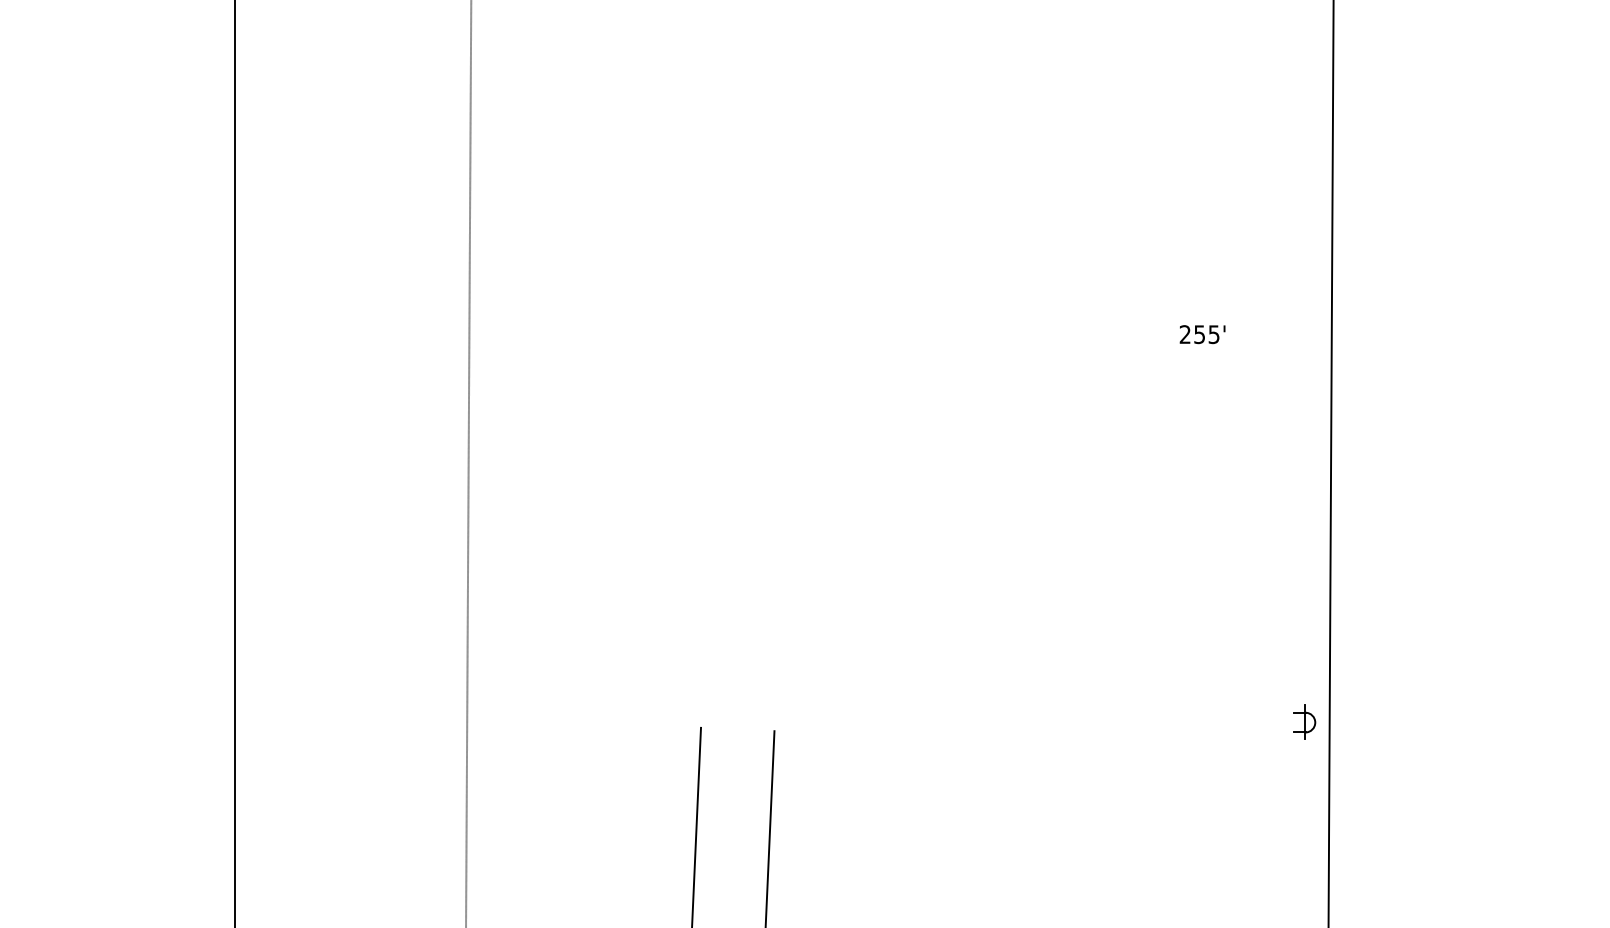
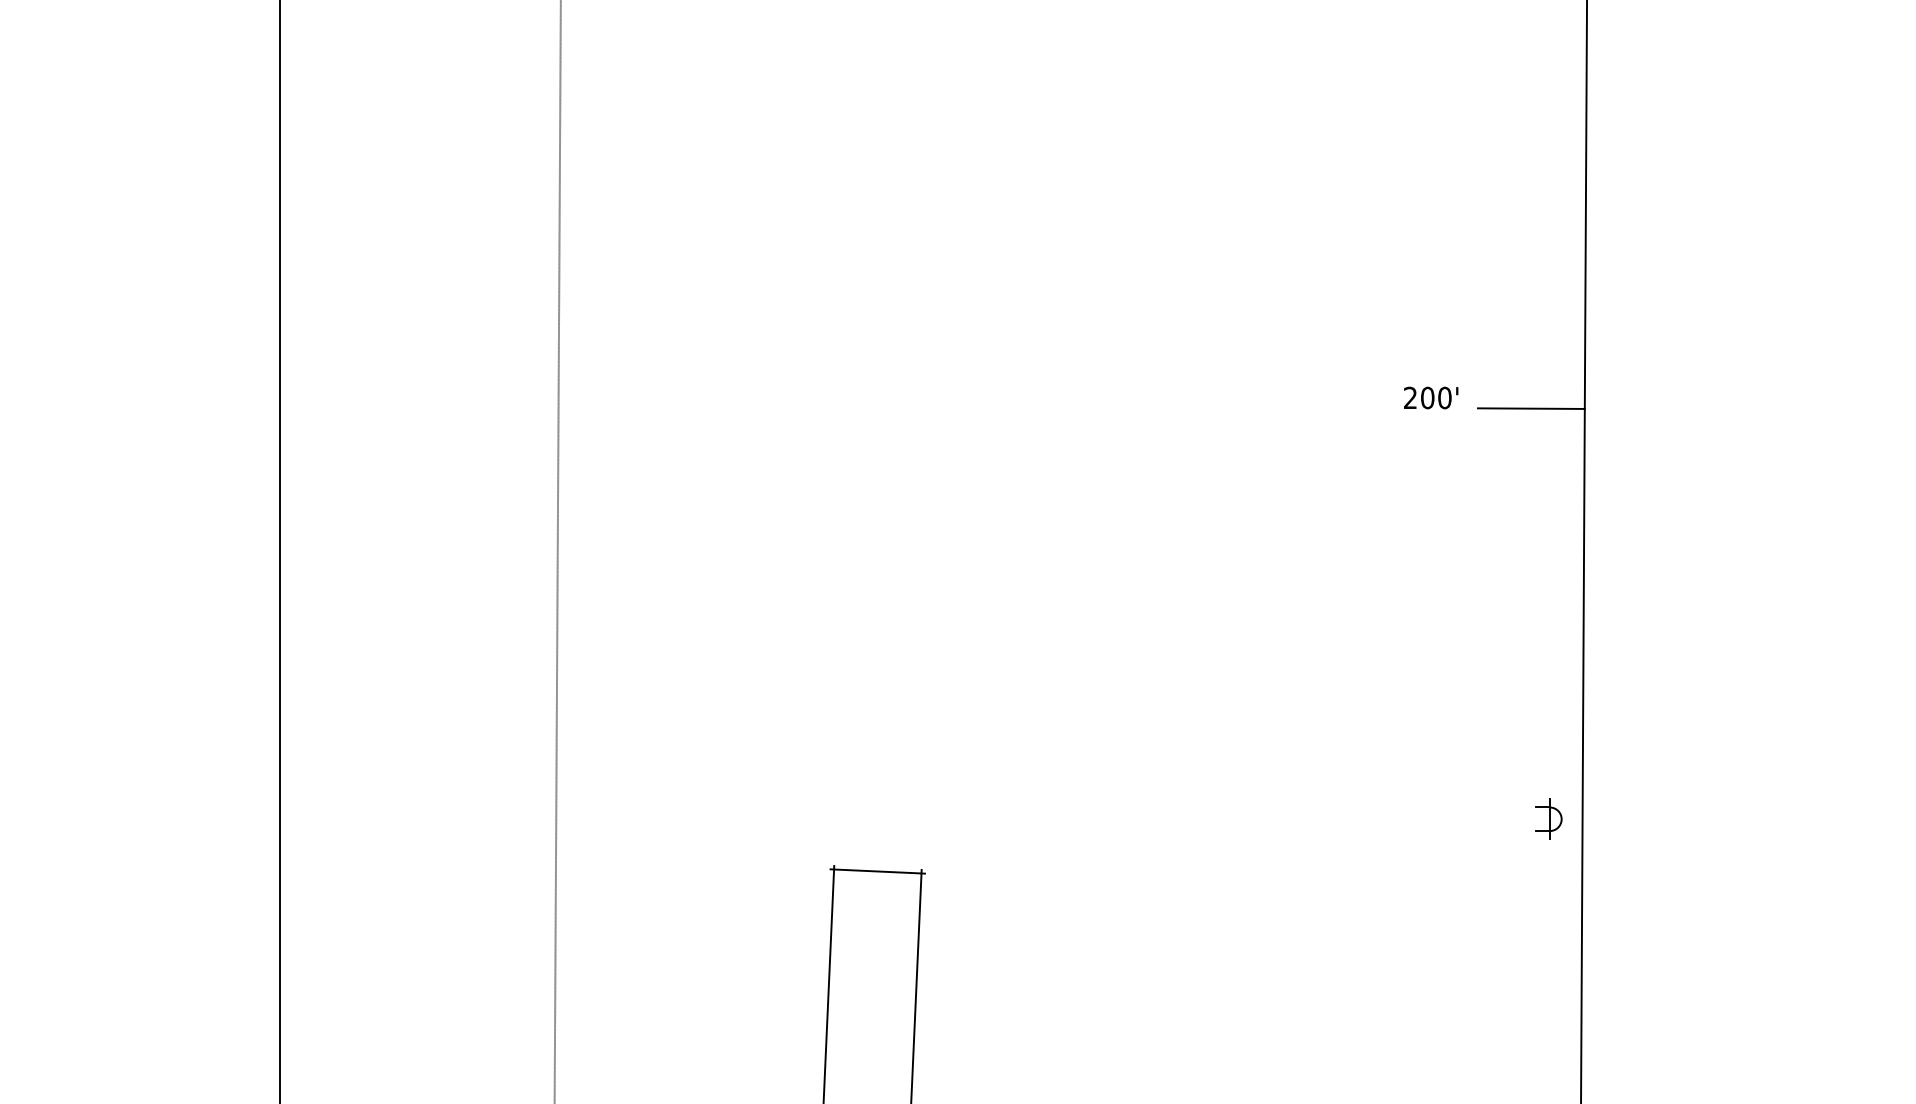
text: (1206, 334) -> (1435, 397), 255' -> 200'
line: (1286, 343) -> (1530, 408), added
part: (1304, 721) -> (1548, 817), moved
line: (737, 732) -> (877, 871), added

